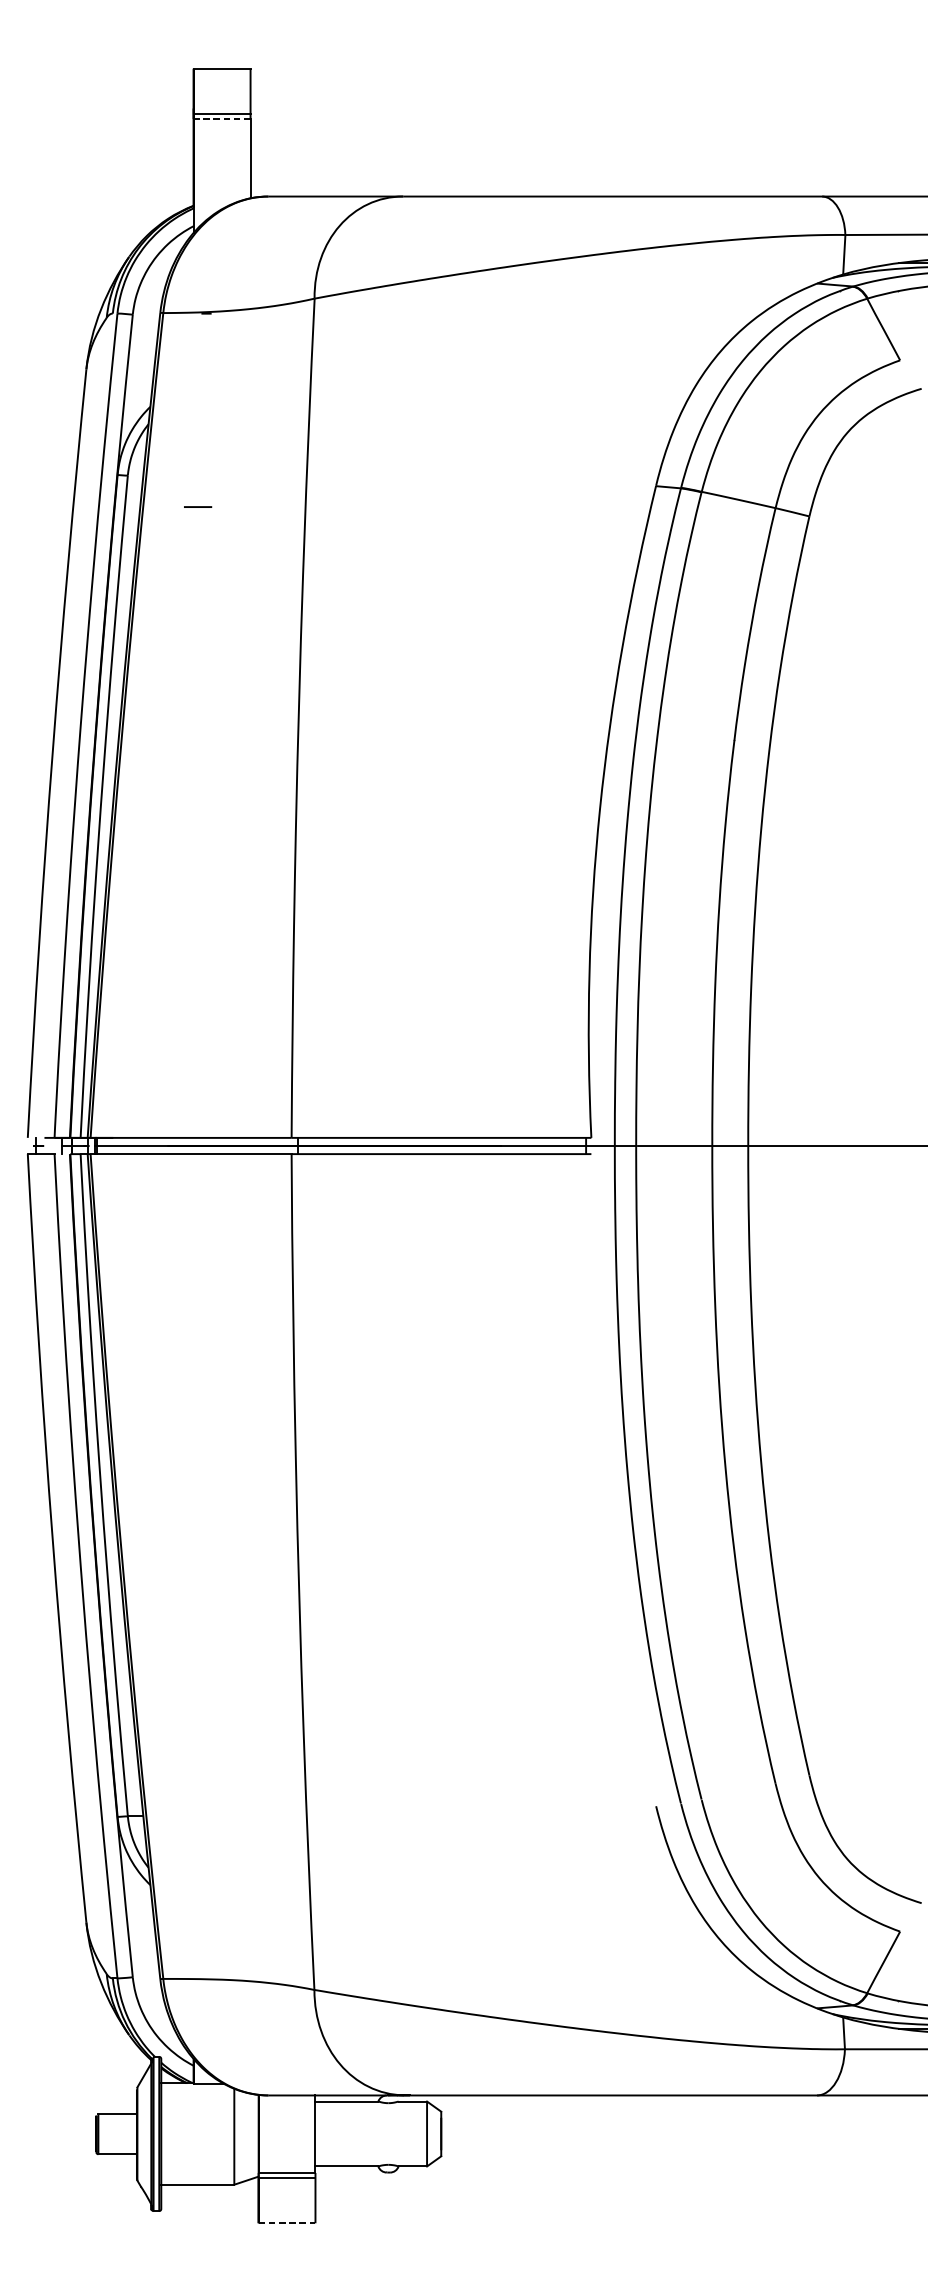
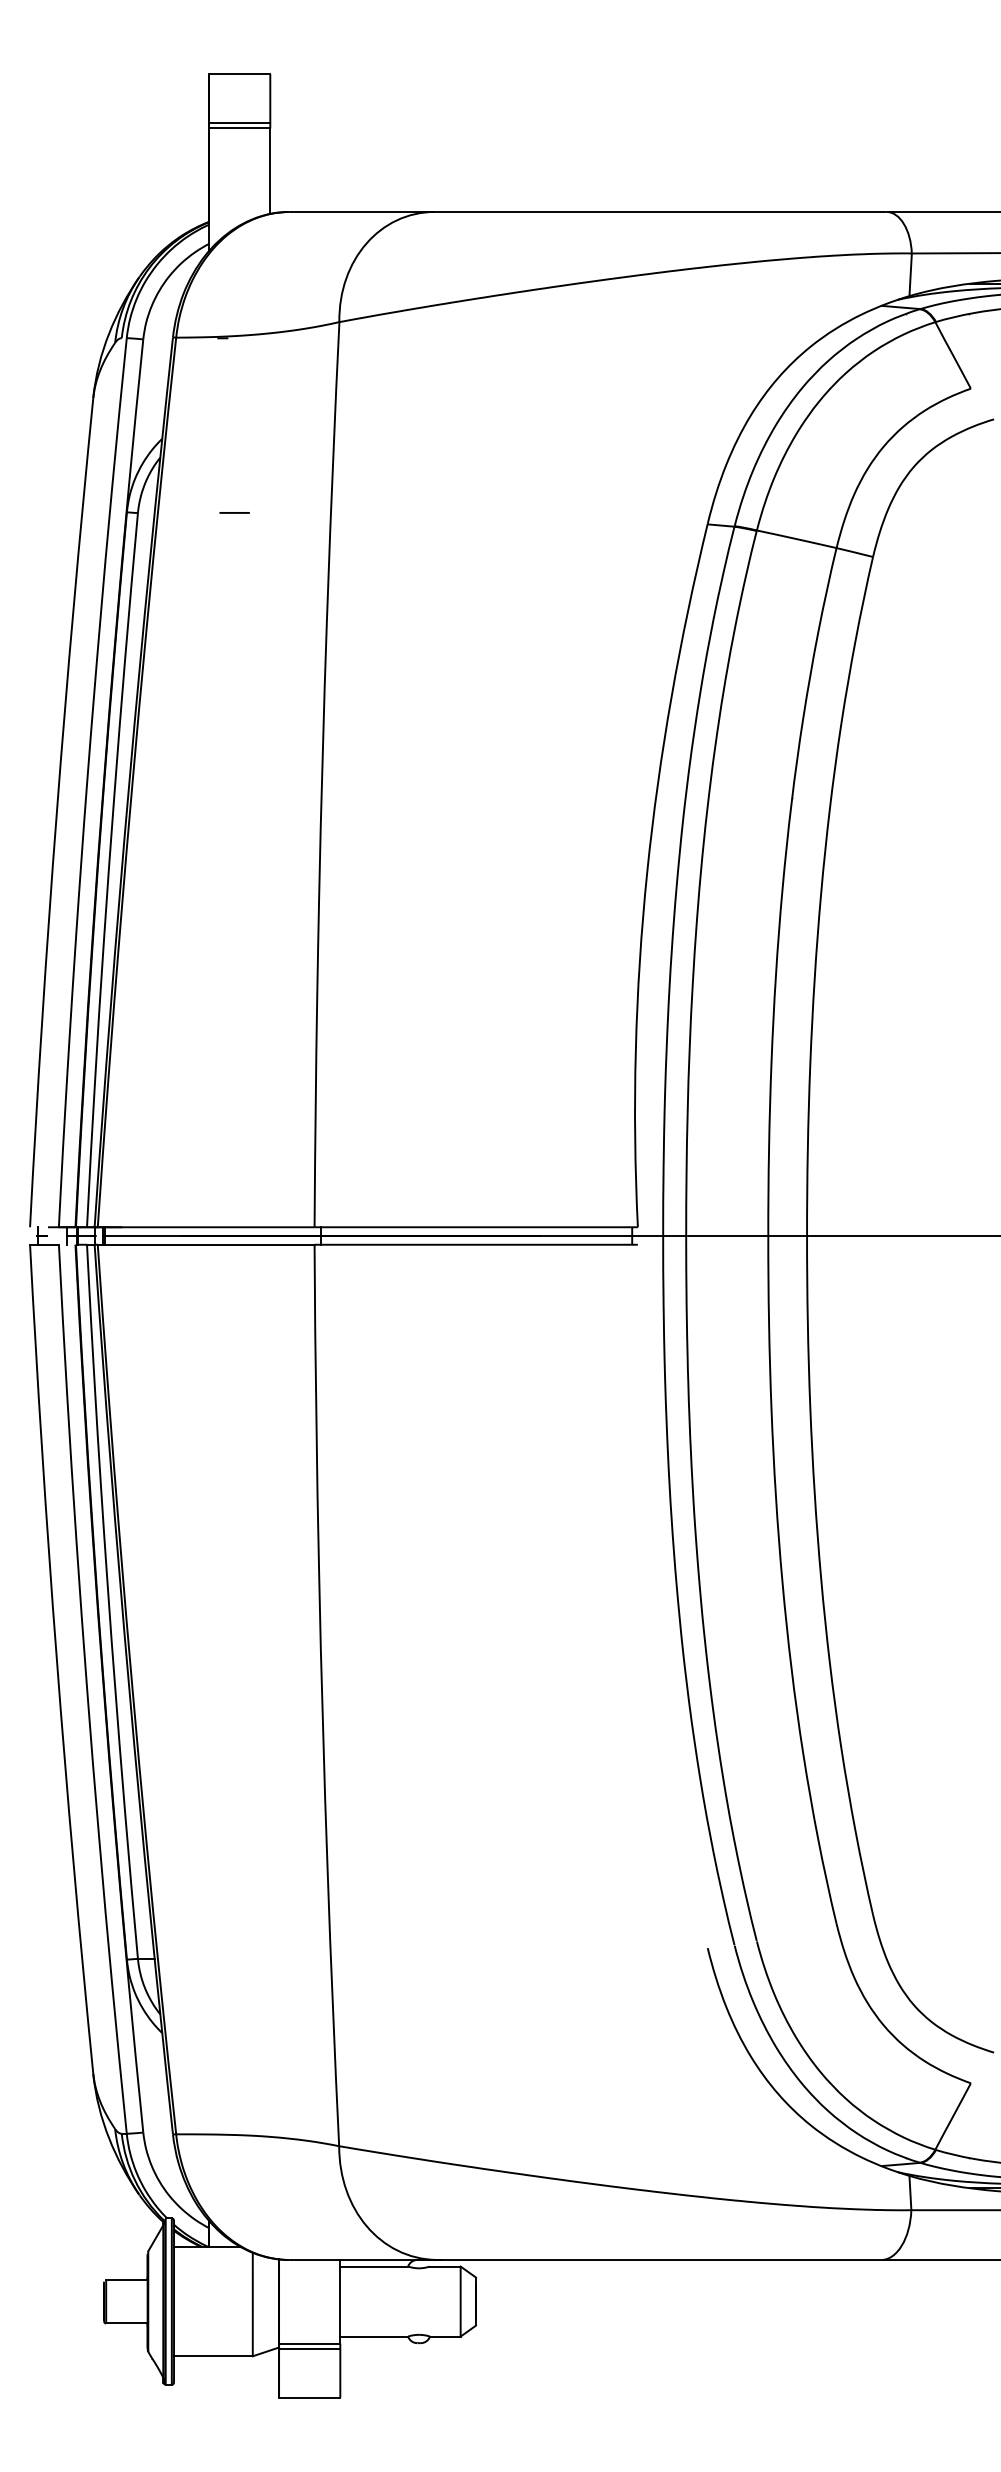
line: (222, 119) -> (239, 128), dashed -> solid
line: (197, 506) -> (234, 512), moved
line: (286, 2222) -> (309, 2397), dashed -> solid

